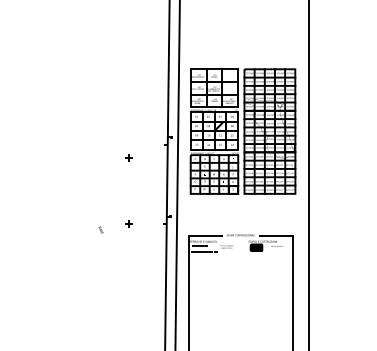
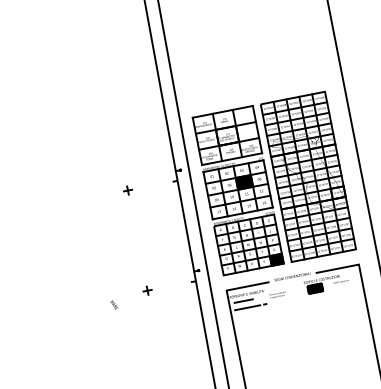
part: (242, 131) -> (273, 183), moved
part: (128, 157) -> (127, 189), moved

